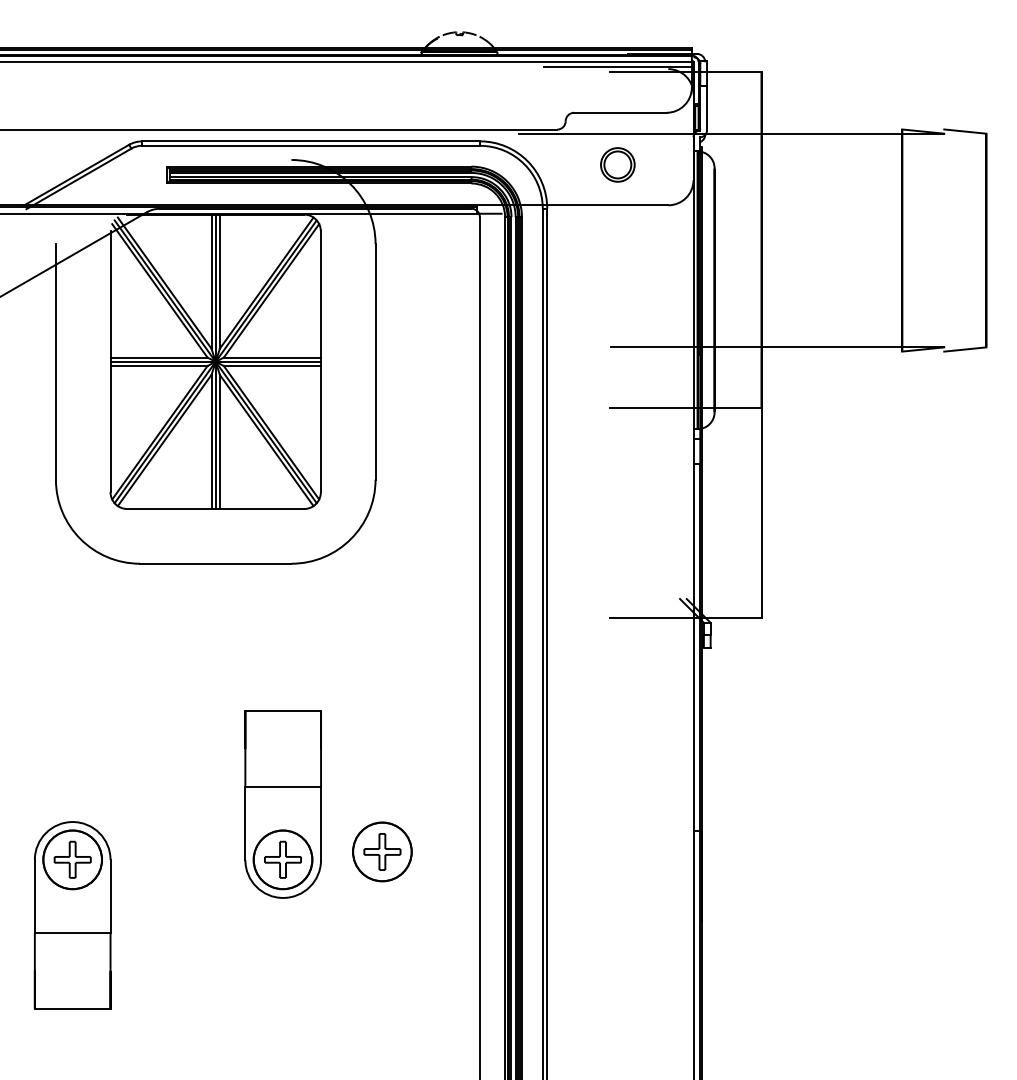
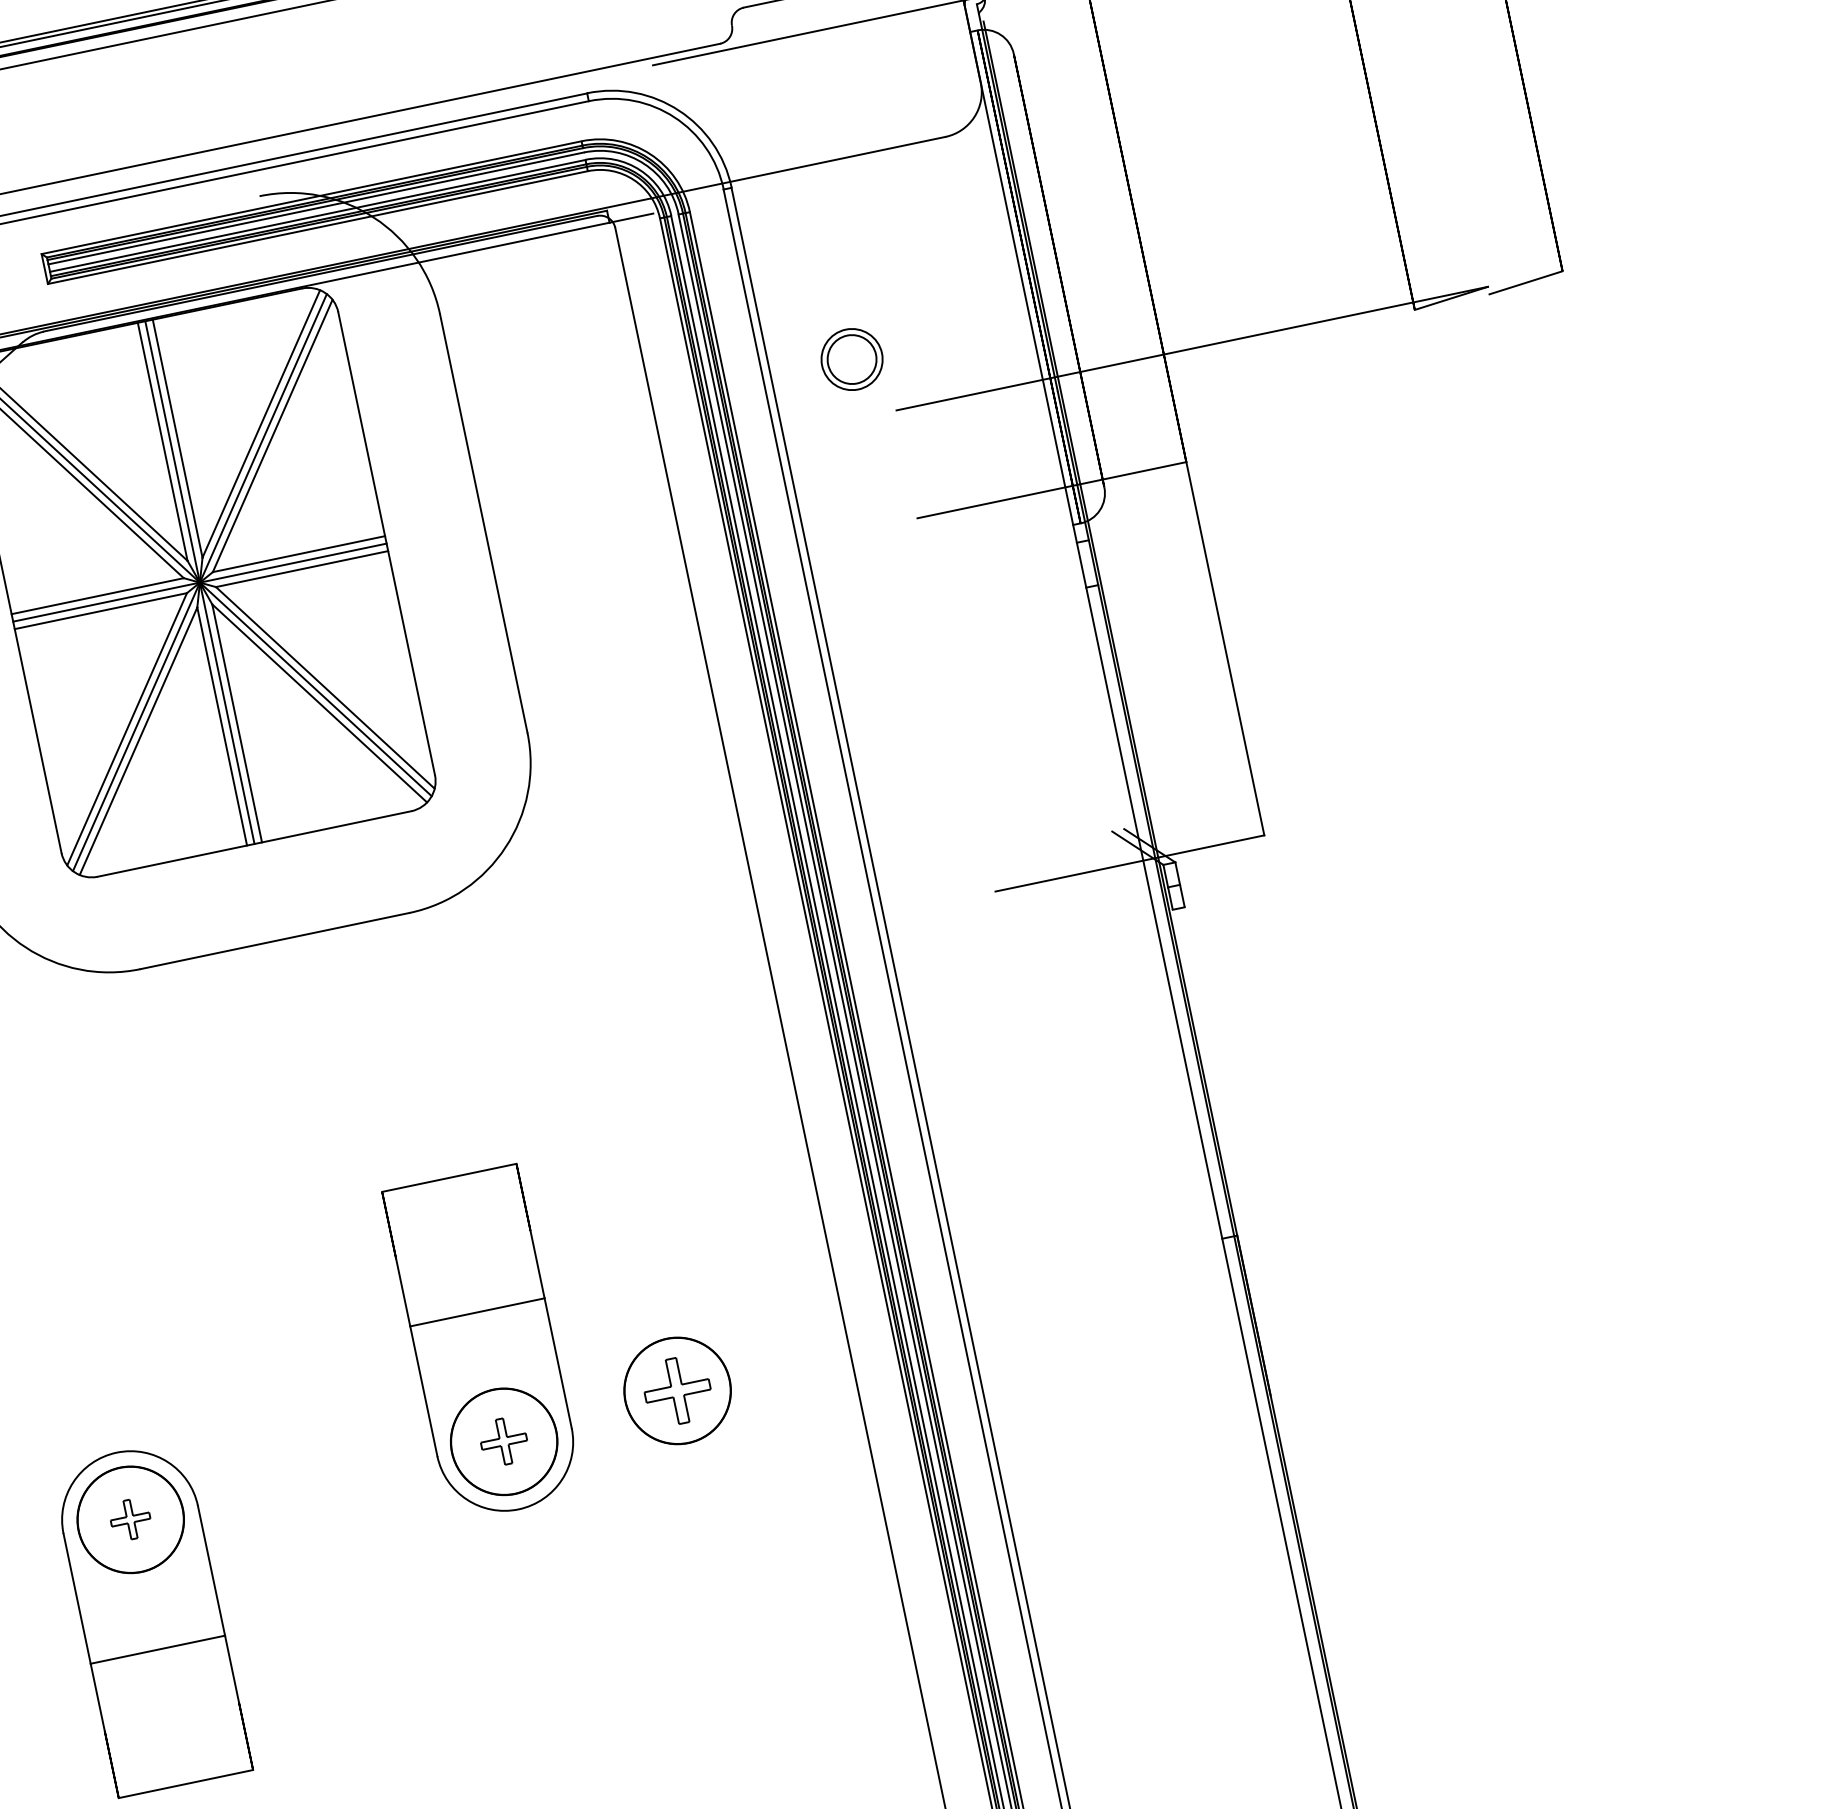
part: (617, 164) -> (851, 358), moved
part: (72, 859) -> (130, 1519), size x0.6
part: (282, 859) -> (503, 1441), size x0.7

